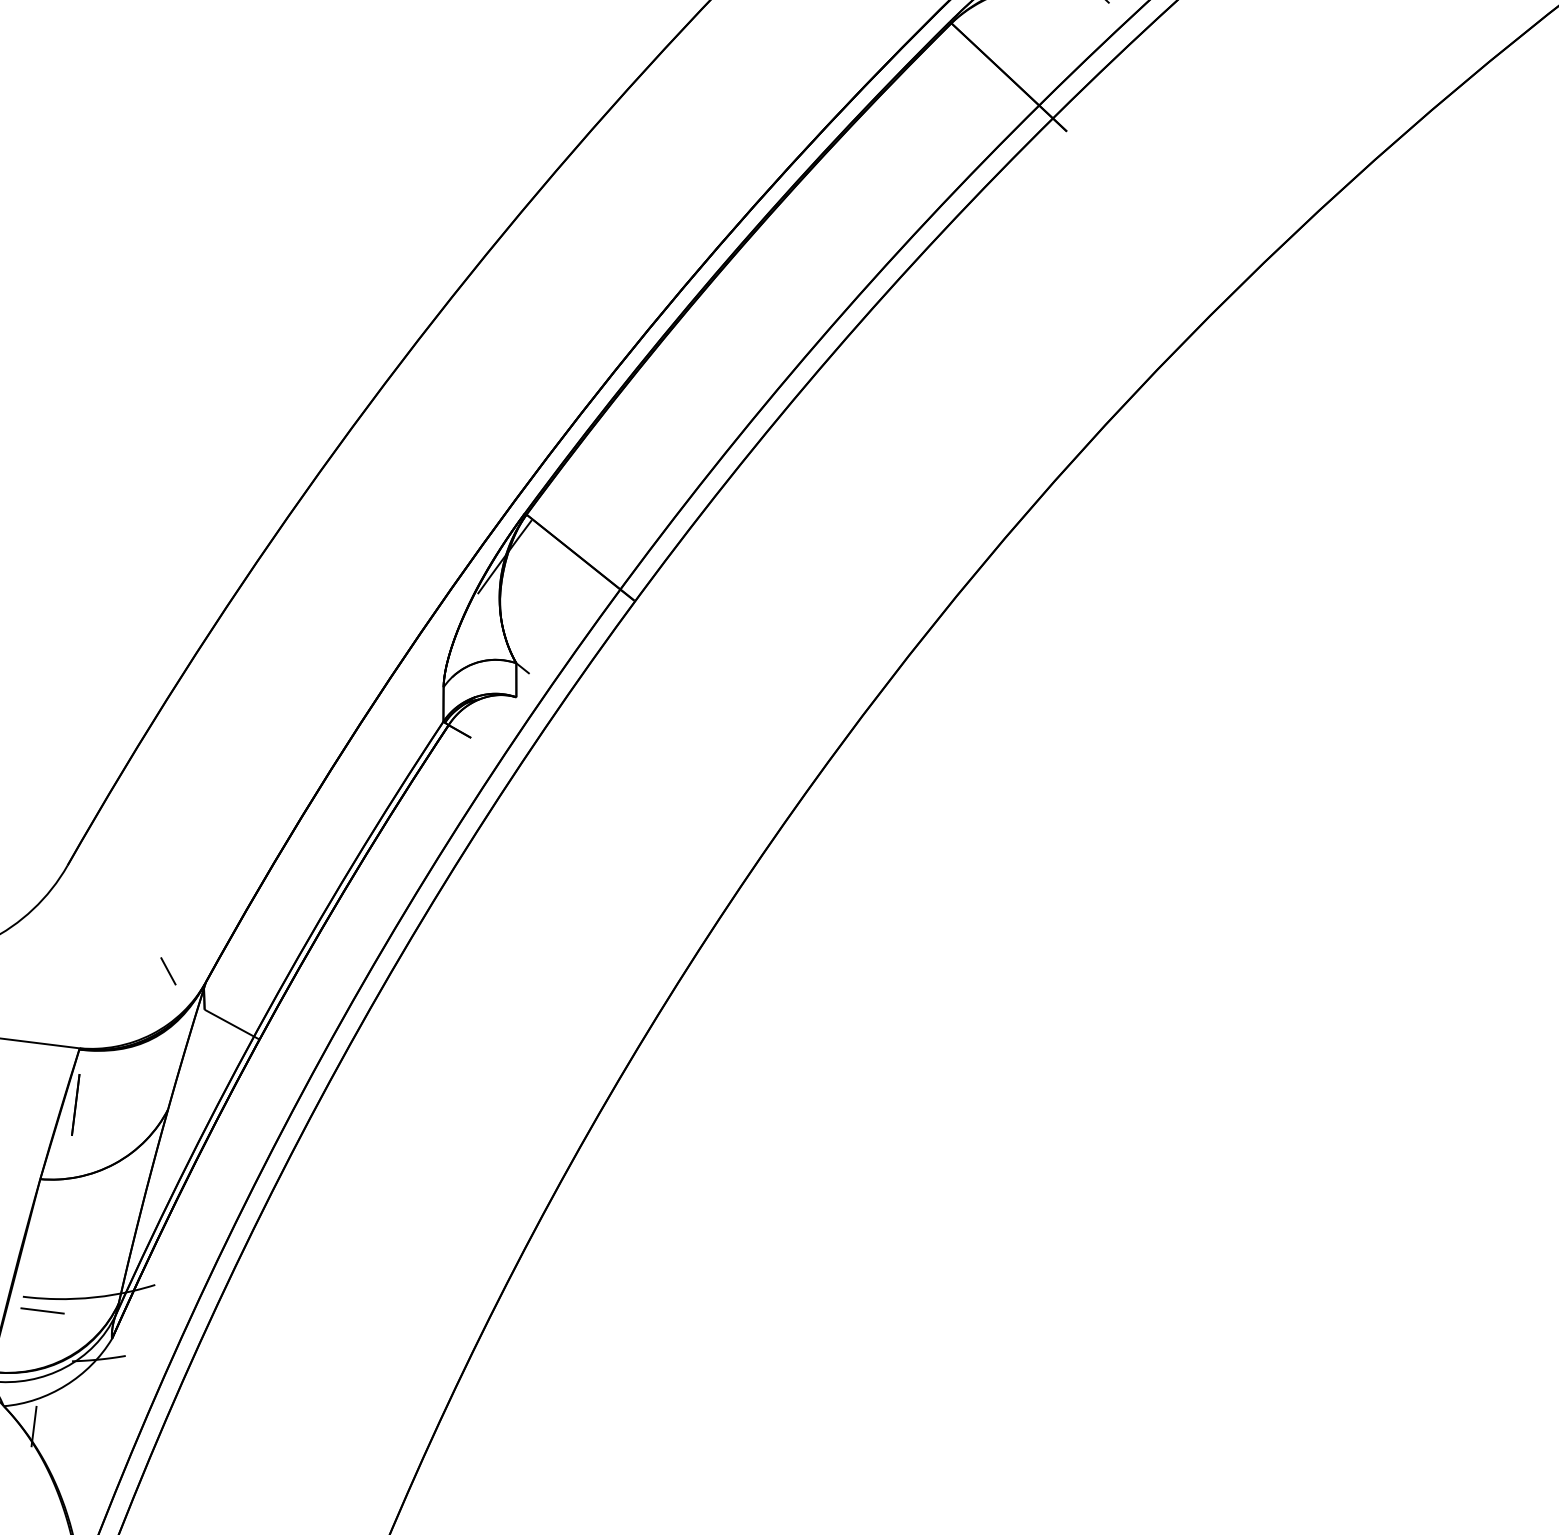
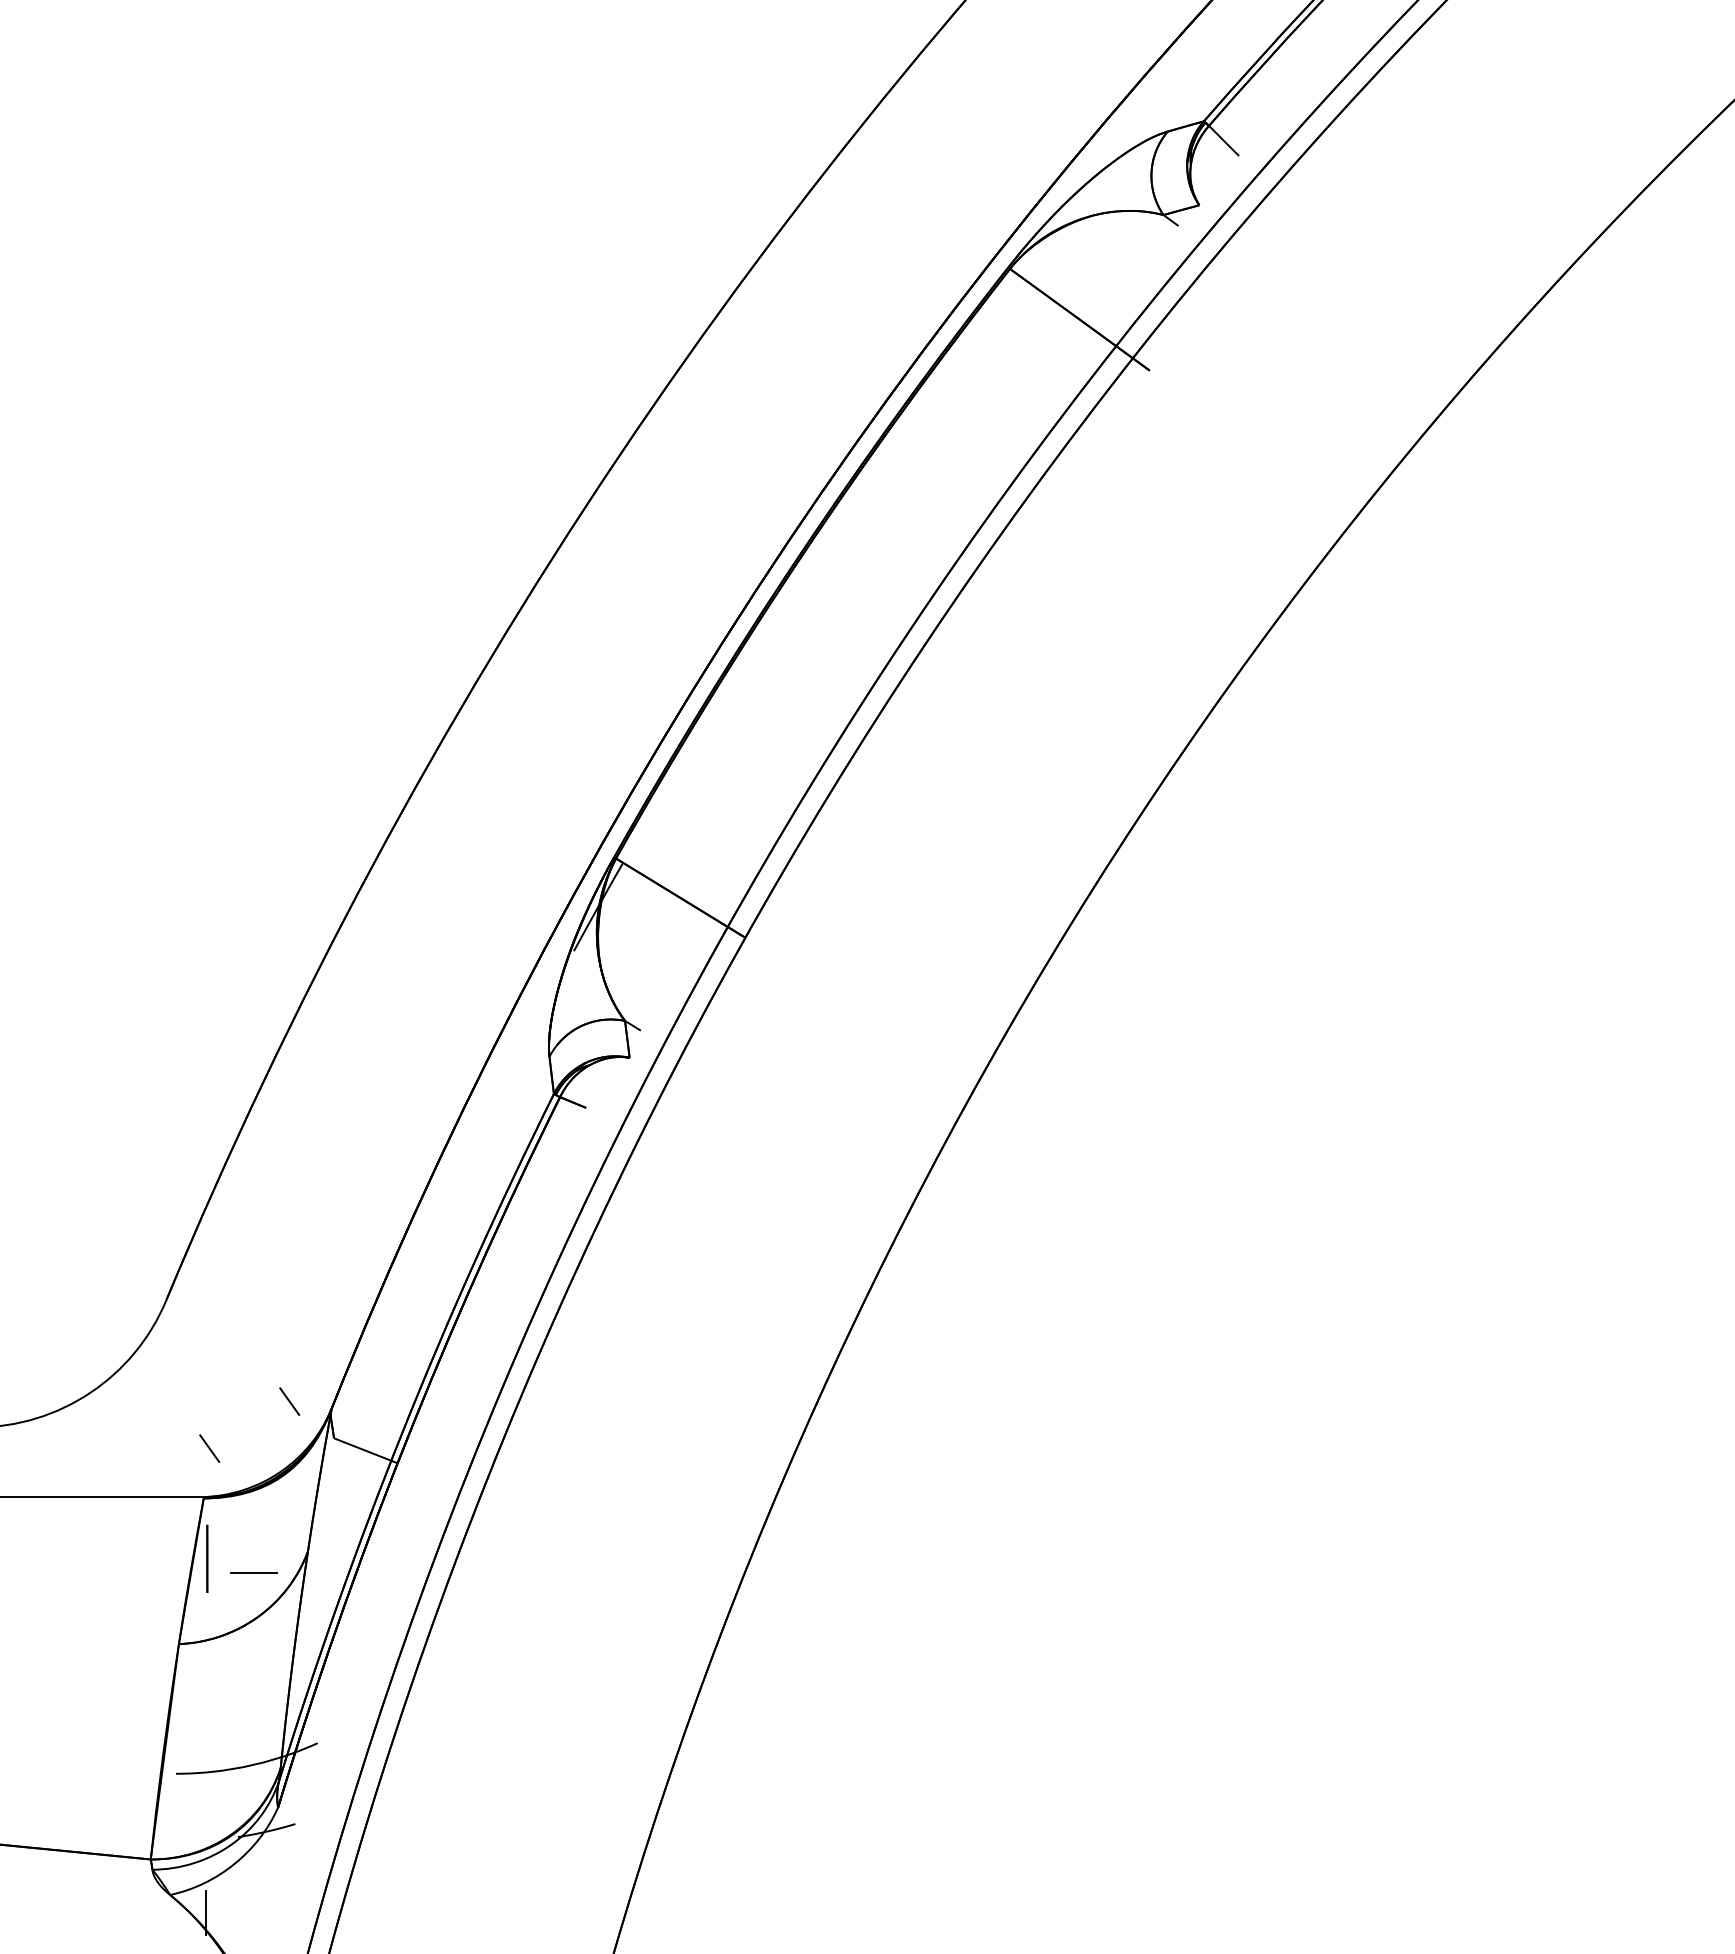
line: (90, 1004) -> (209, 1448), added
line: (41, 1310) -> (253, 1572), moved

